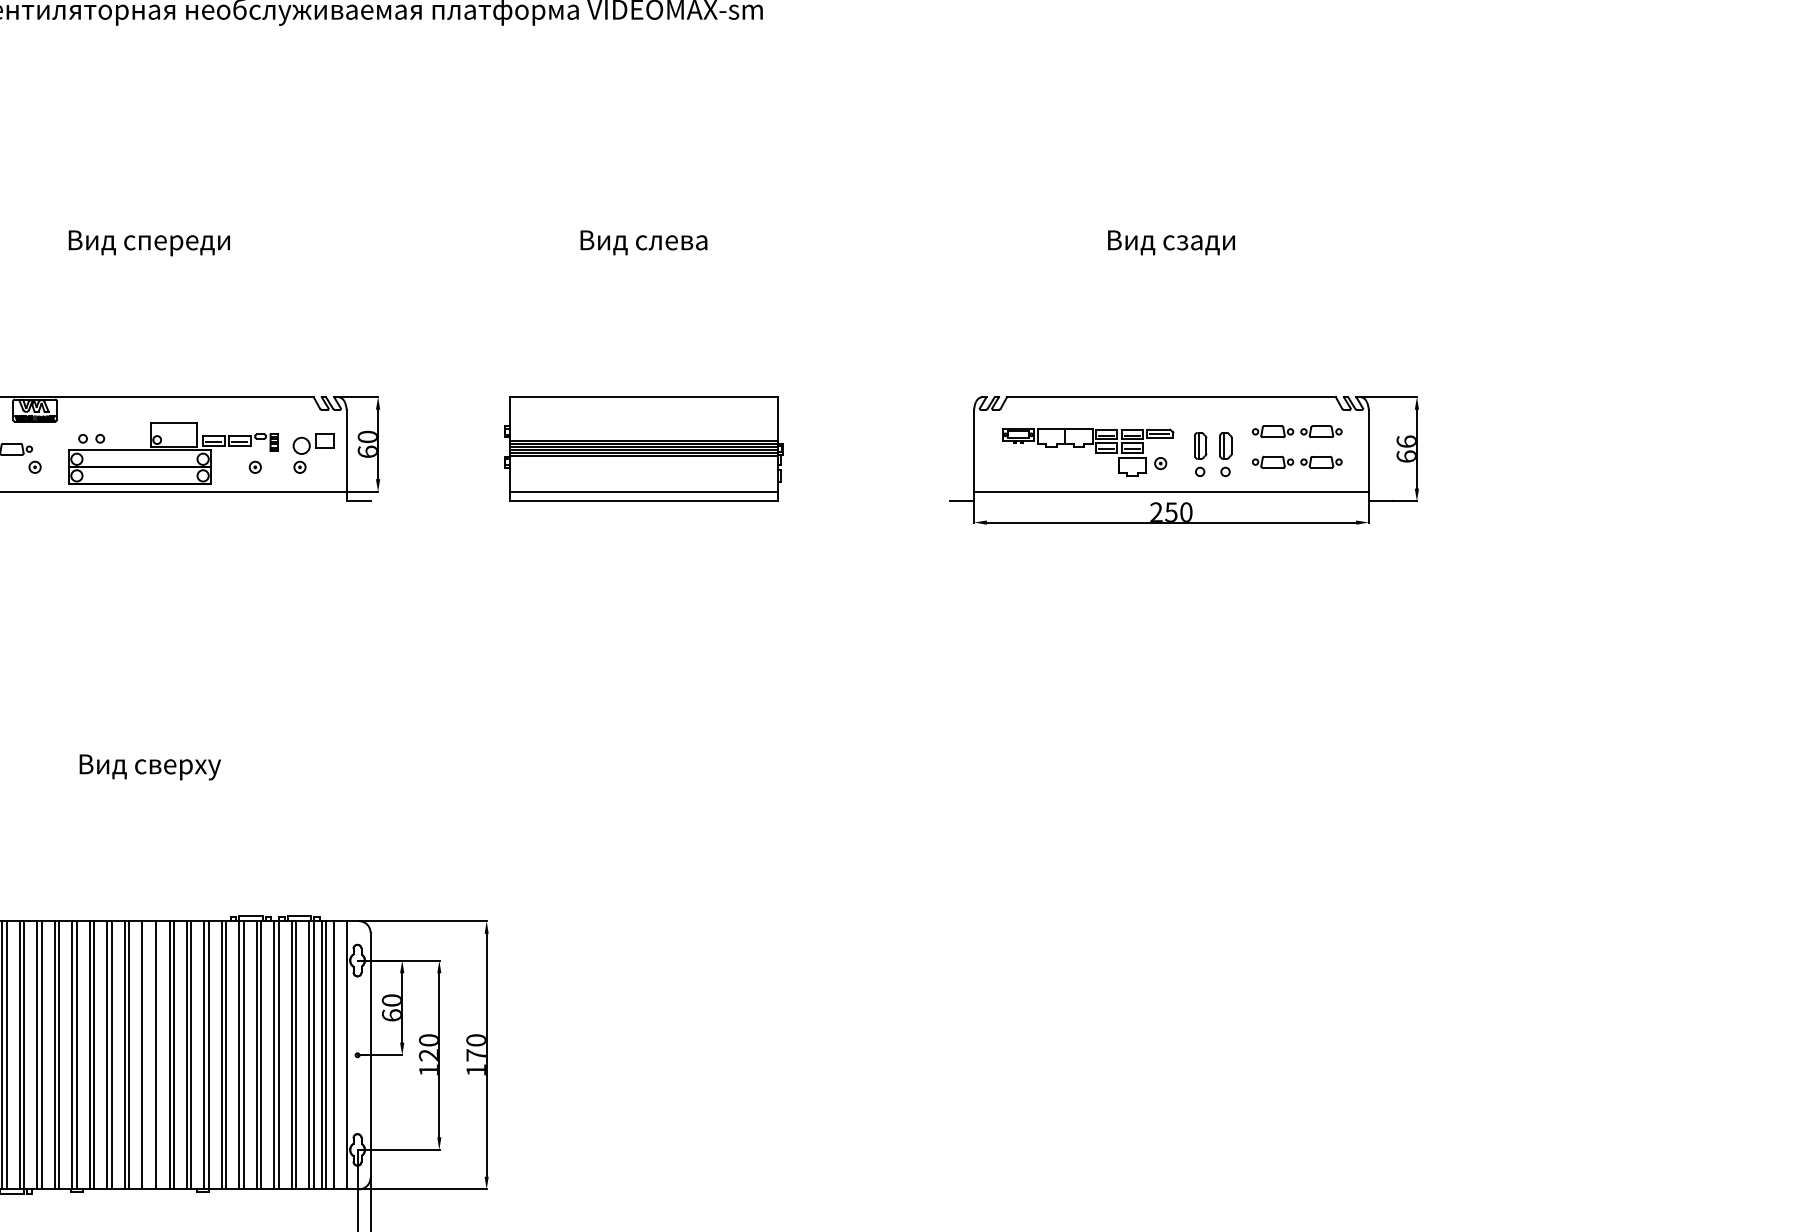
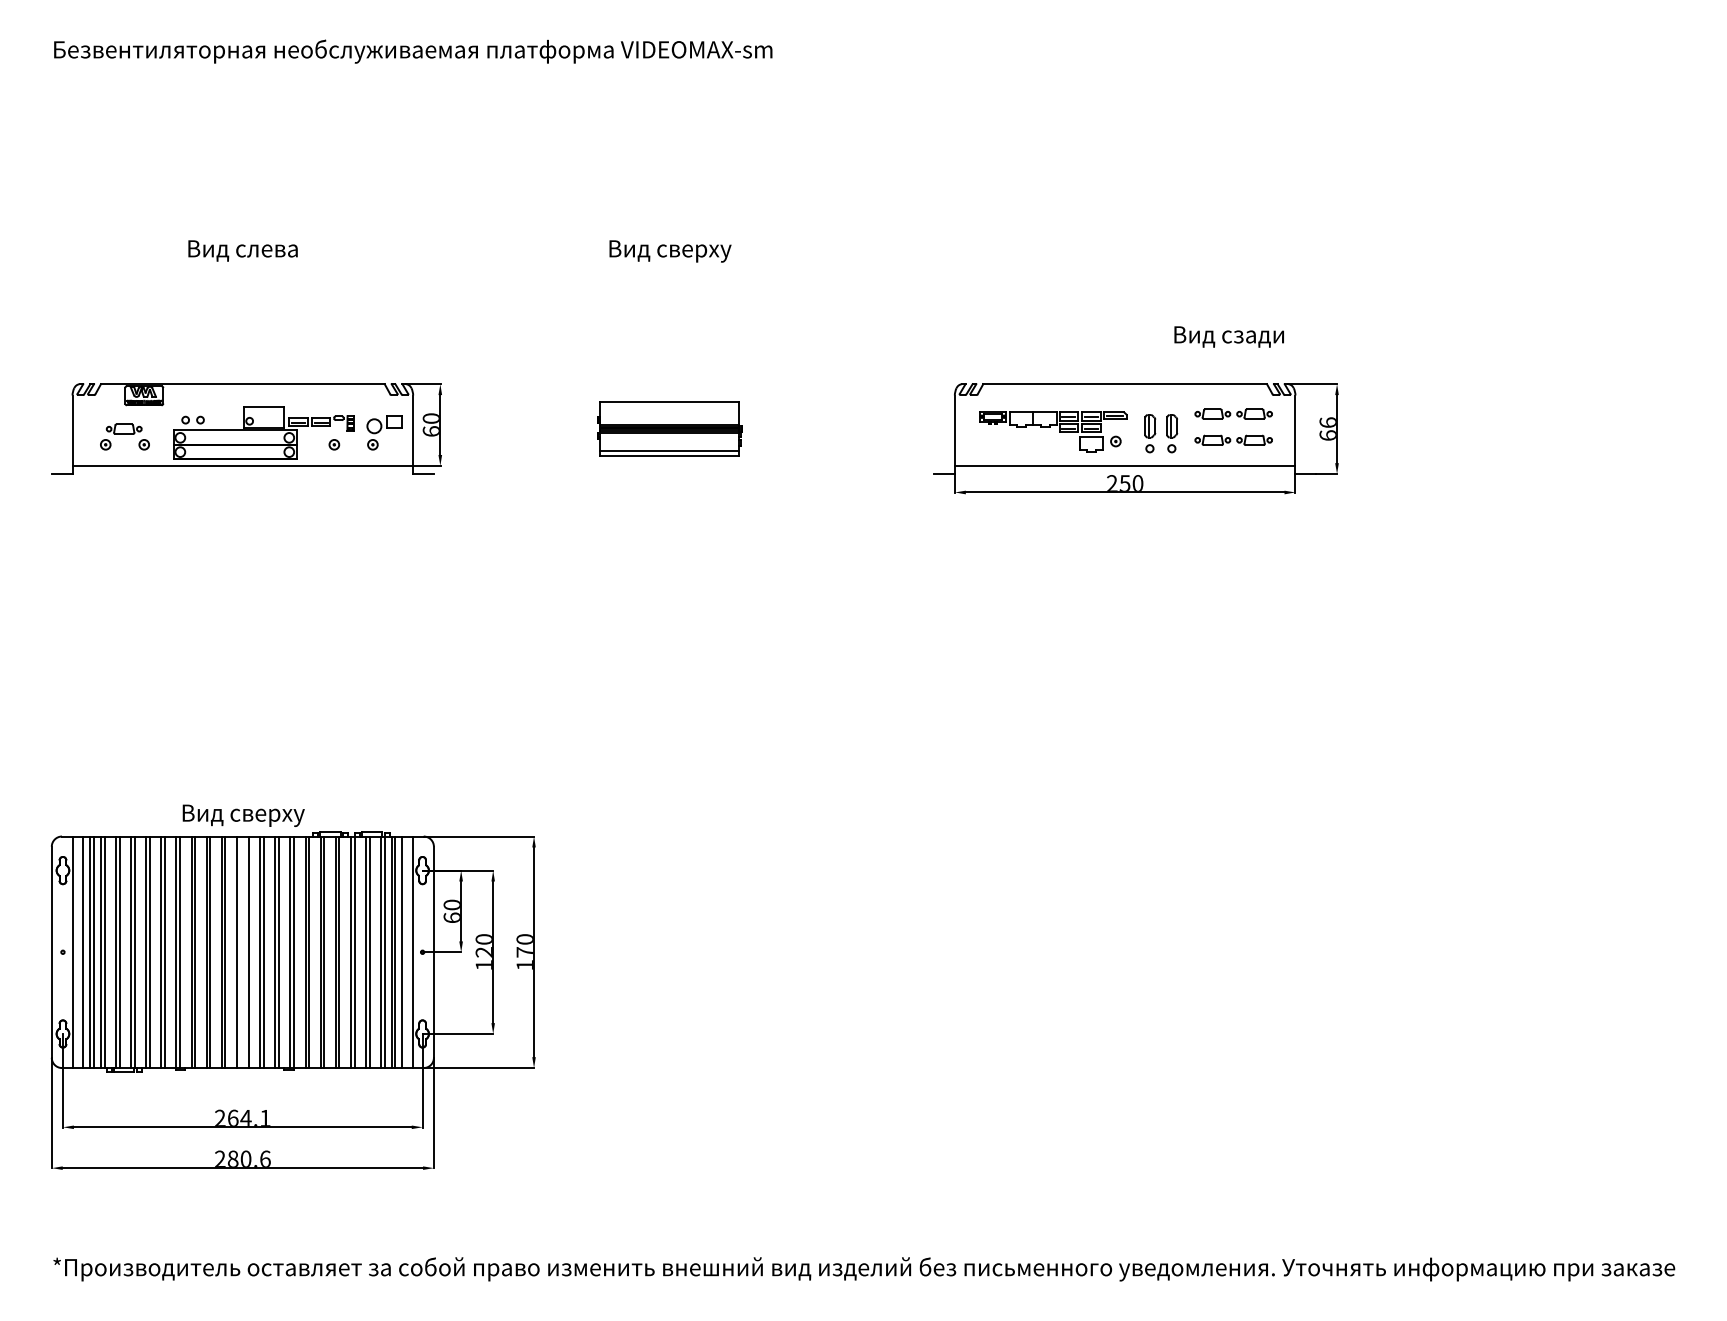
text: (1170, 242) -> (1228, 336), moved
text: (148, 243) -> (242, 251), Вид спереди -> Вид слева
text: (644, 243) -> (670, 251), Вид слева -> Вид сверху
part: (643, 448) -> (669, 428), size x0.6
text: (150, 767) -> (243, 815), moved

